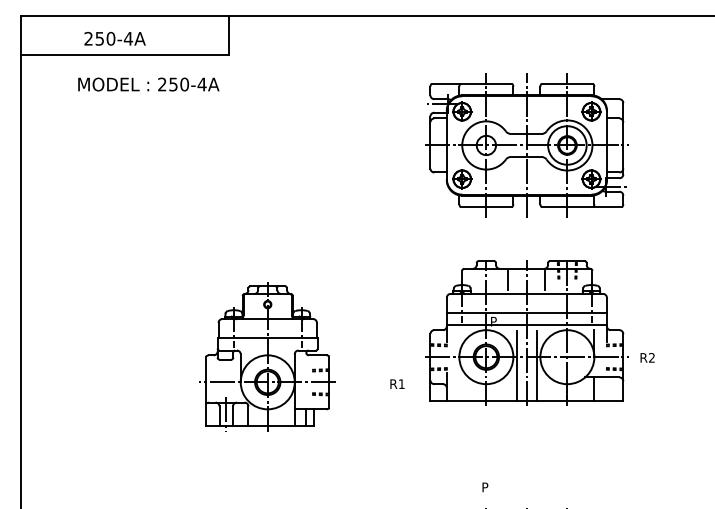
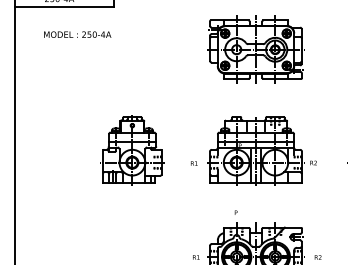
text: (148, 84) -> (77, 34), moved
part: (538, 331) -> (261, 150), moved

